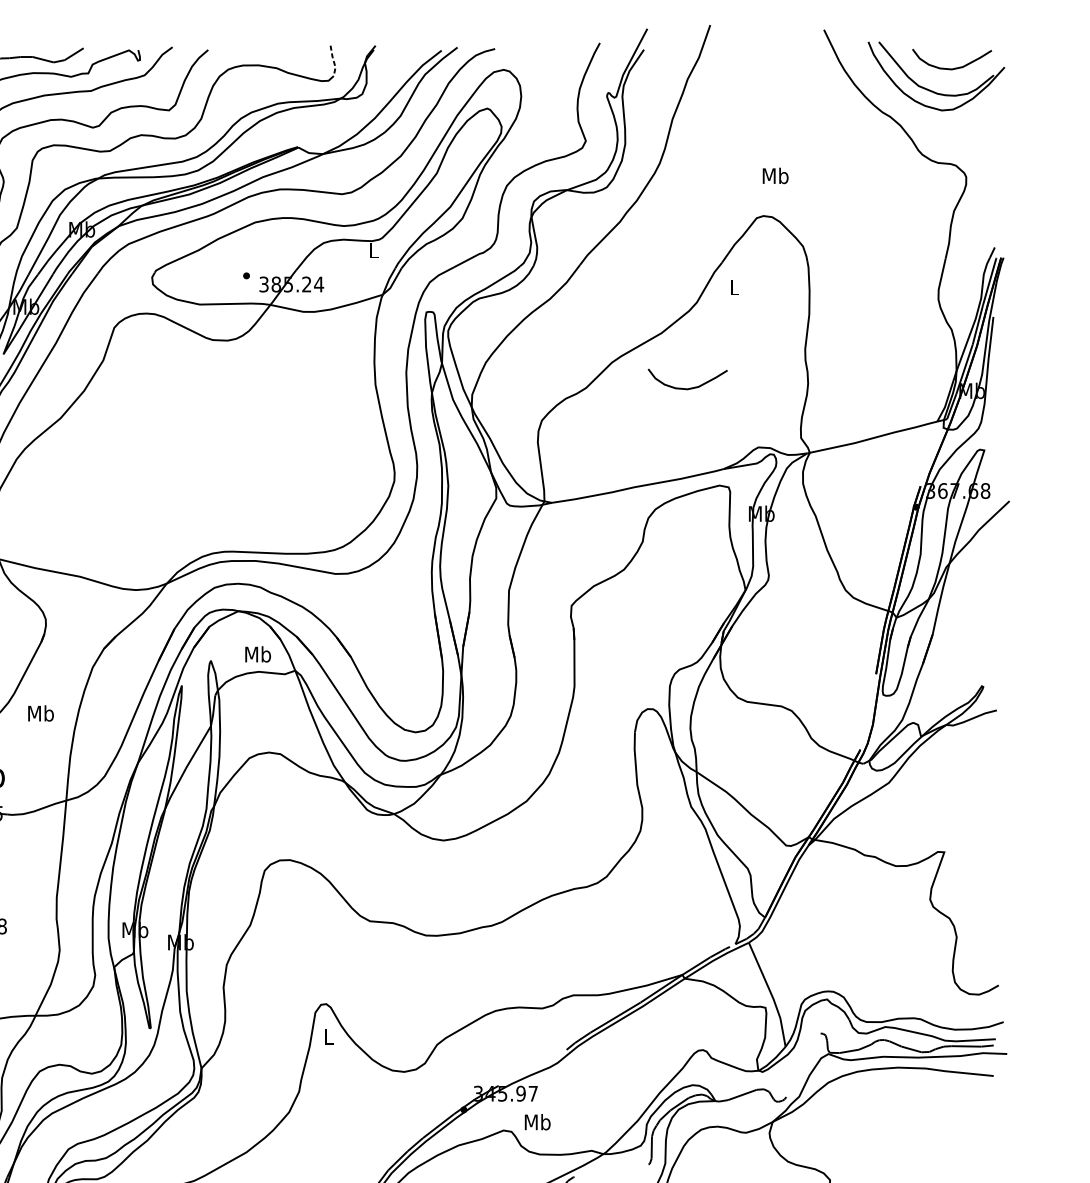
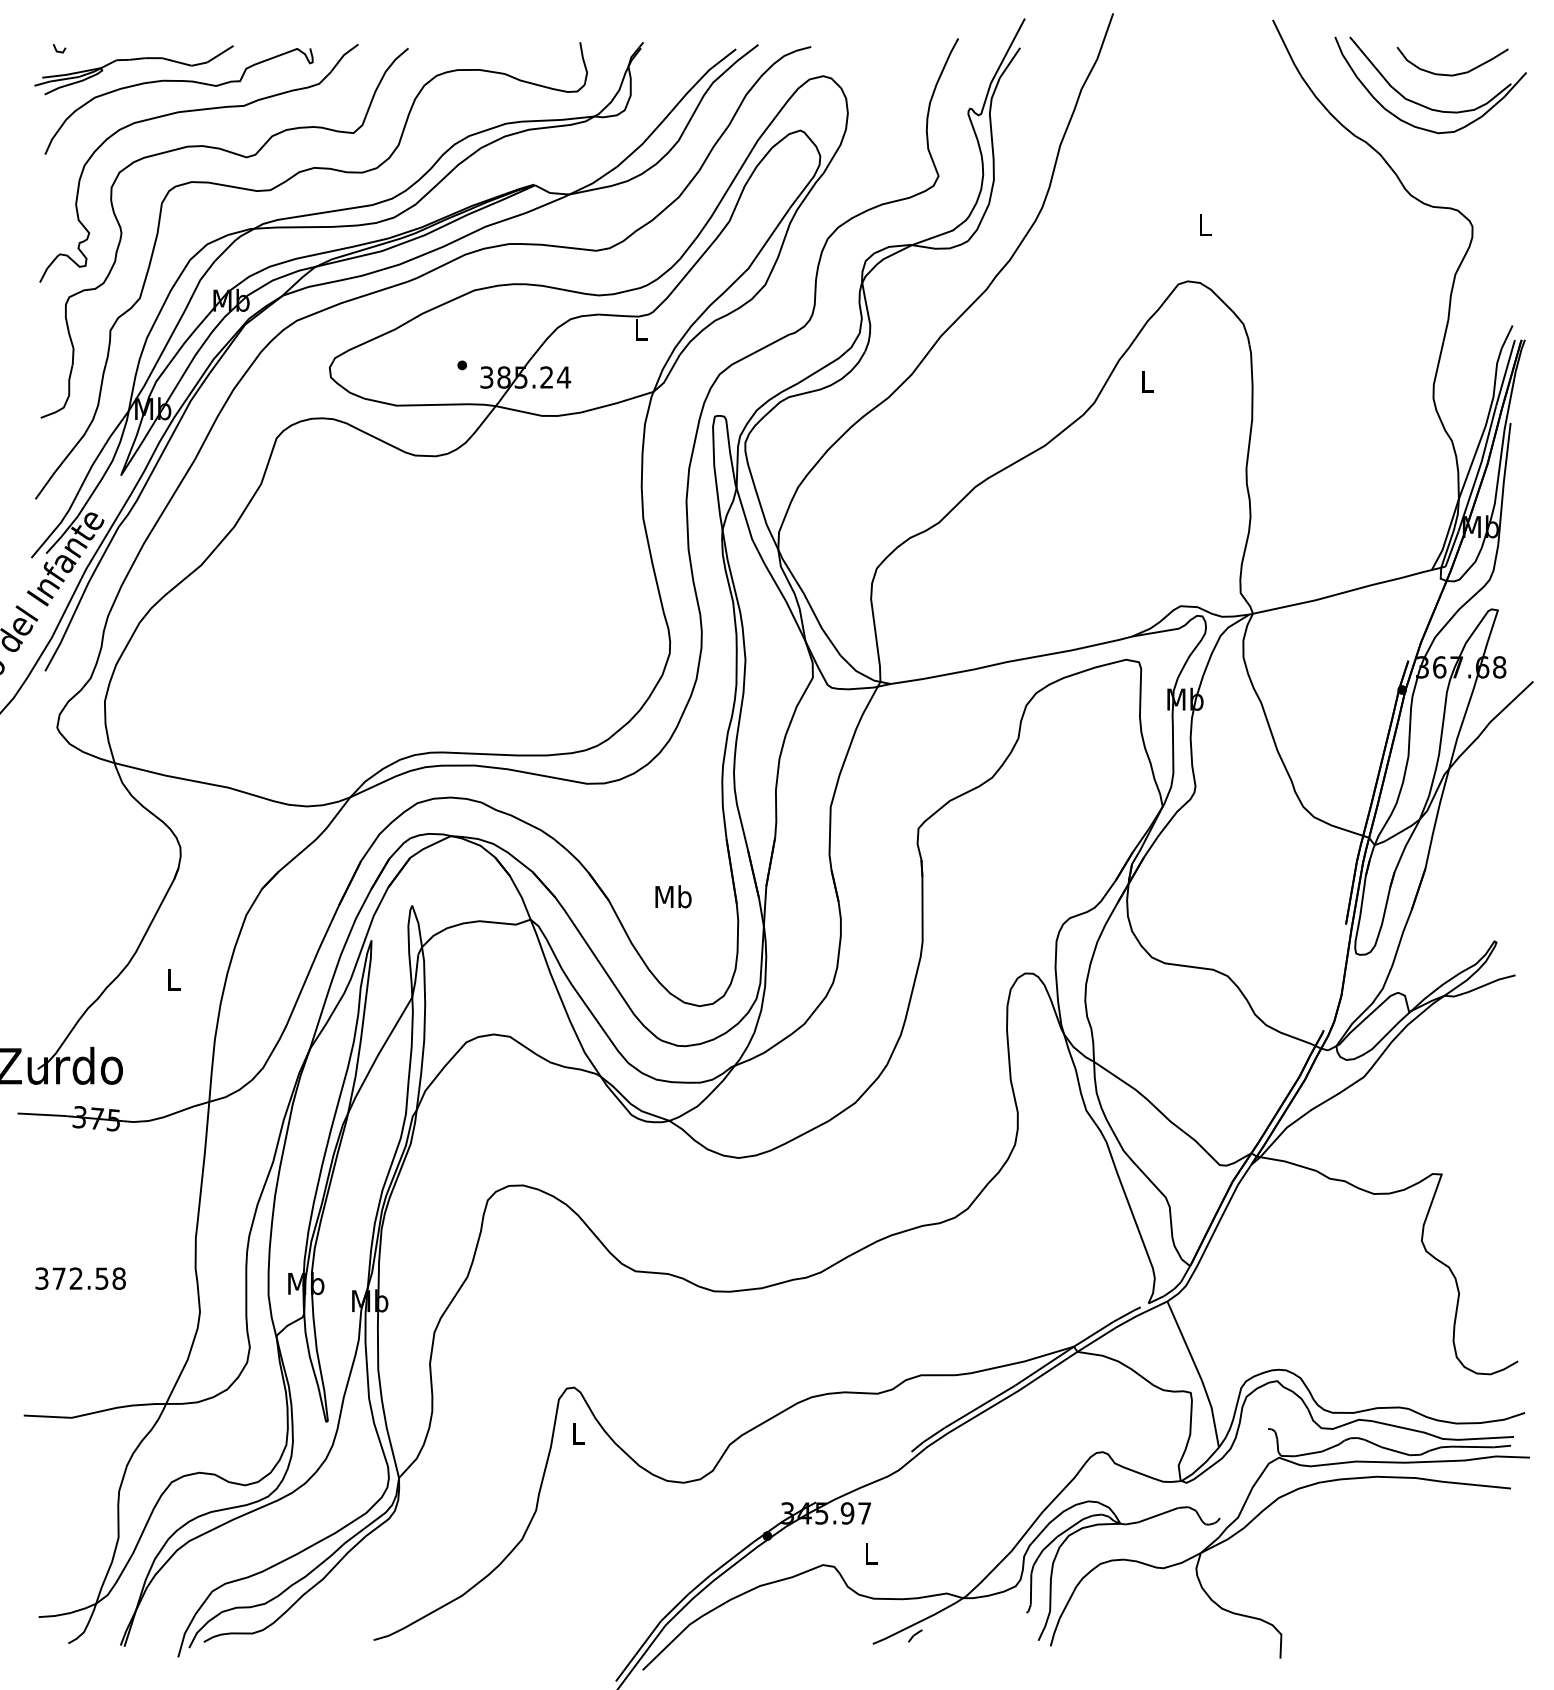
line: (333, 60) -> (584, 63), dashed -> solid
text: (776, 175) -> (1205, 224), Mb -> L
curve: (690, 387) -> (1085, 522), removed
text: (258, 654) -> (673, 896), moved
text: (40, 713) -> (173, 979), Mb -> L
text: (538, 1121) -> (871, 1552), Mb -> L

